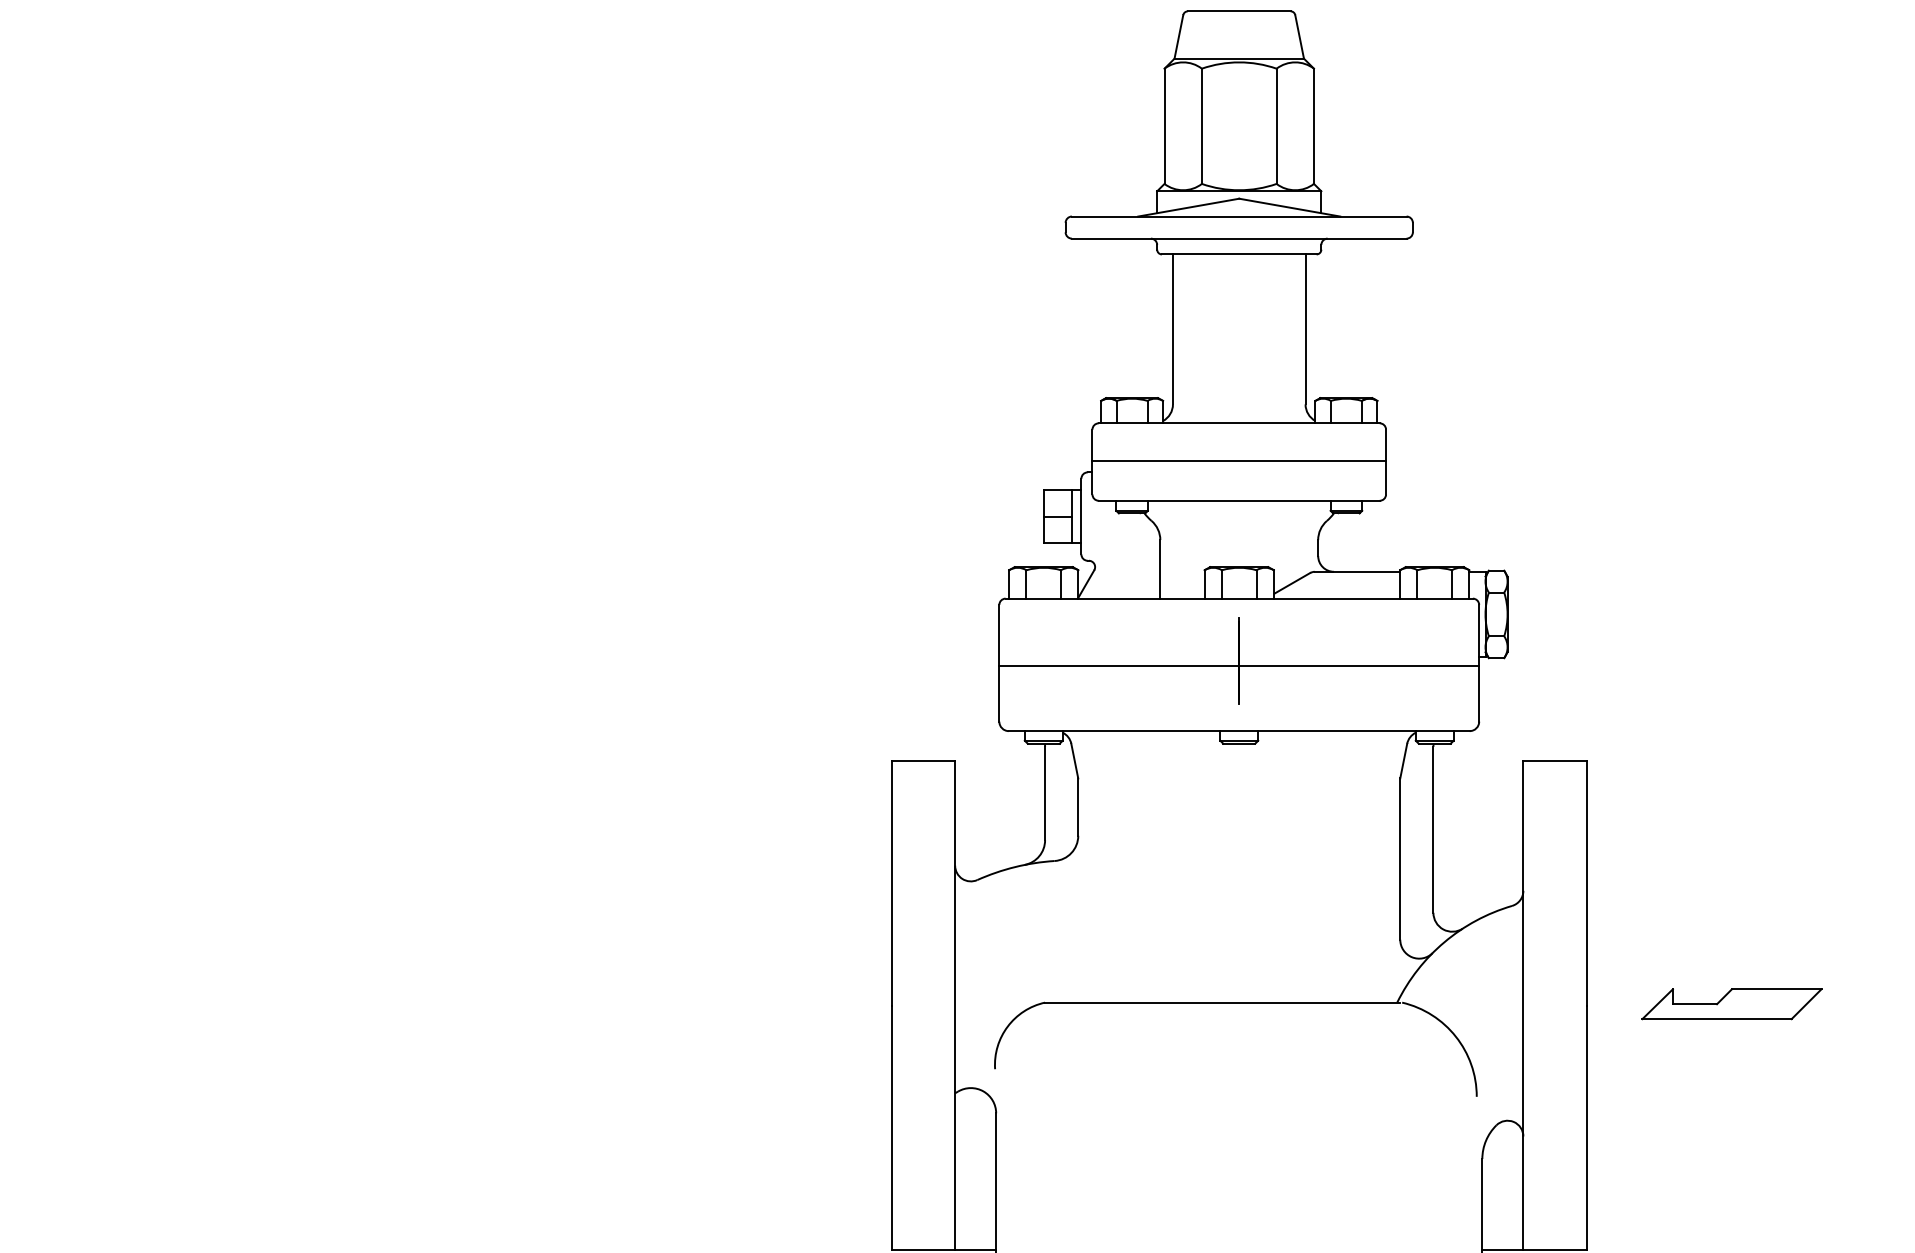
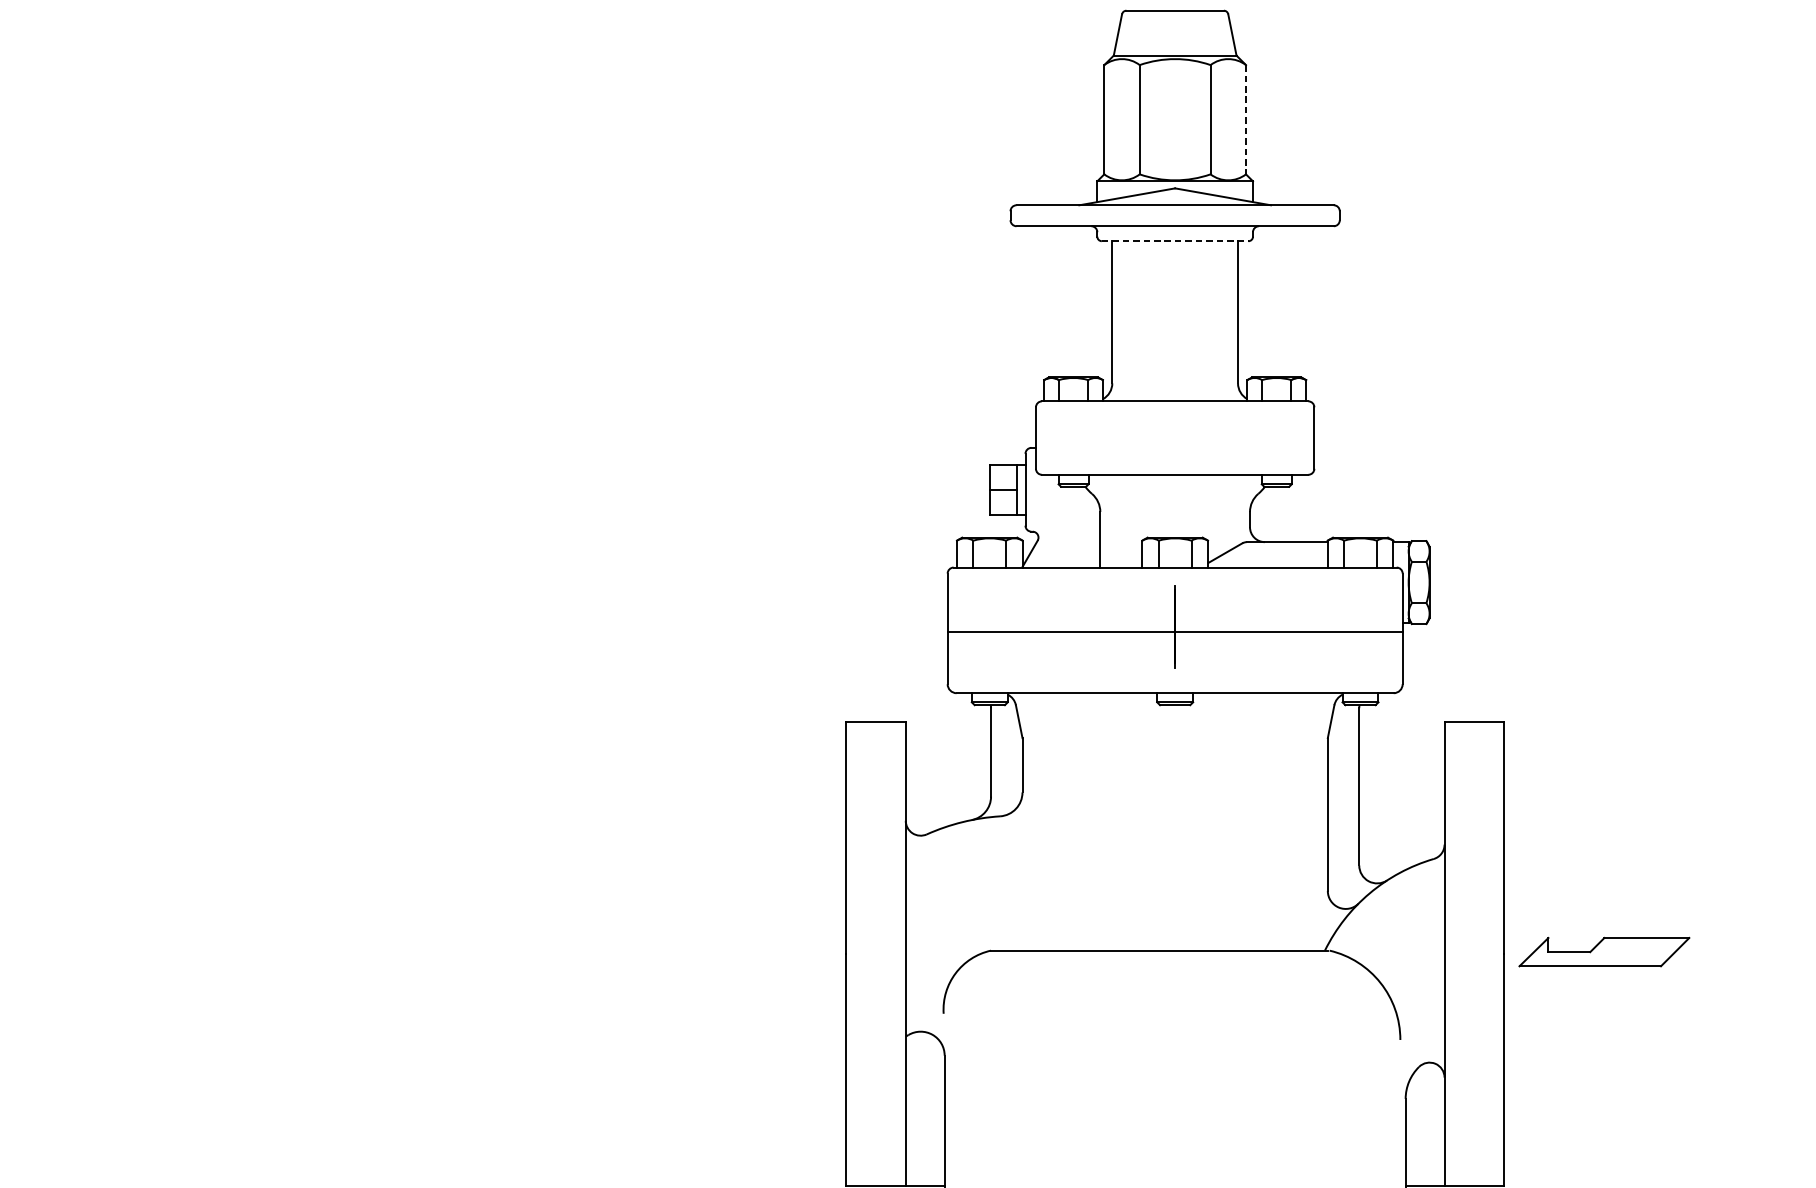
line: (1313, 126) -> (1245, 119), solid -> dashed
line: (1239, 254) -> (1175, 241), solid -> dashed
line: (1239, 461) -> (1175, 437), removed
part: (1731, 1004) -> (1603, 952), moved

